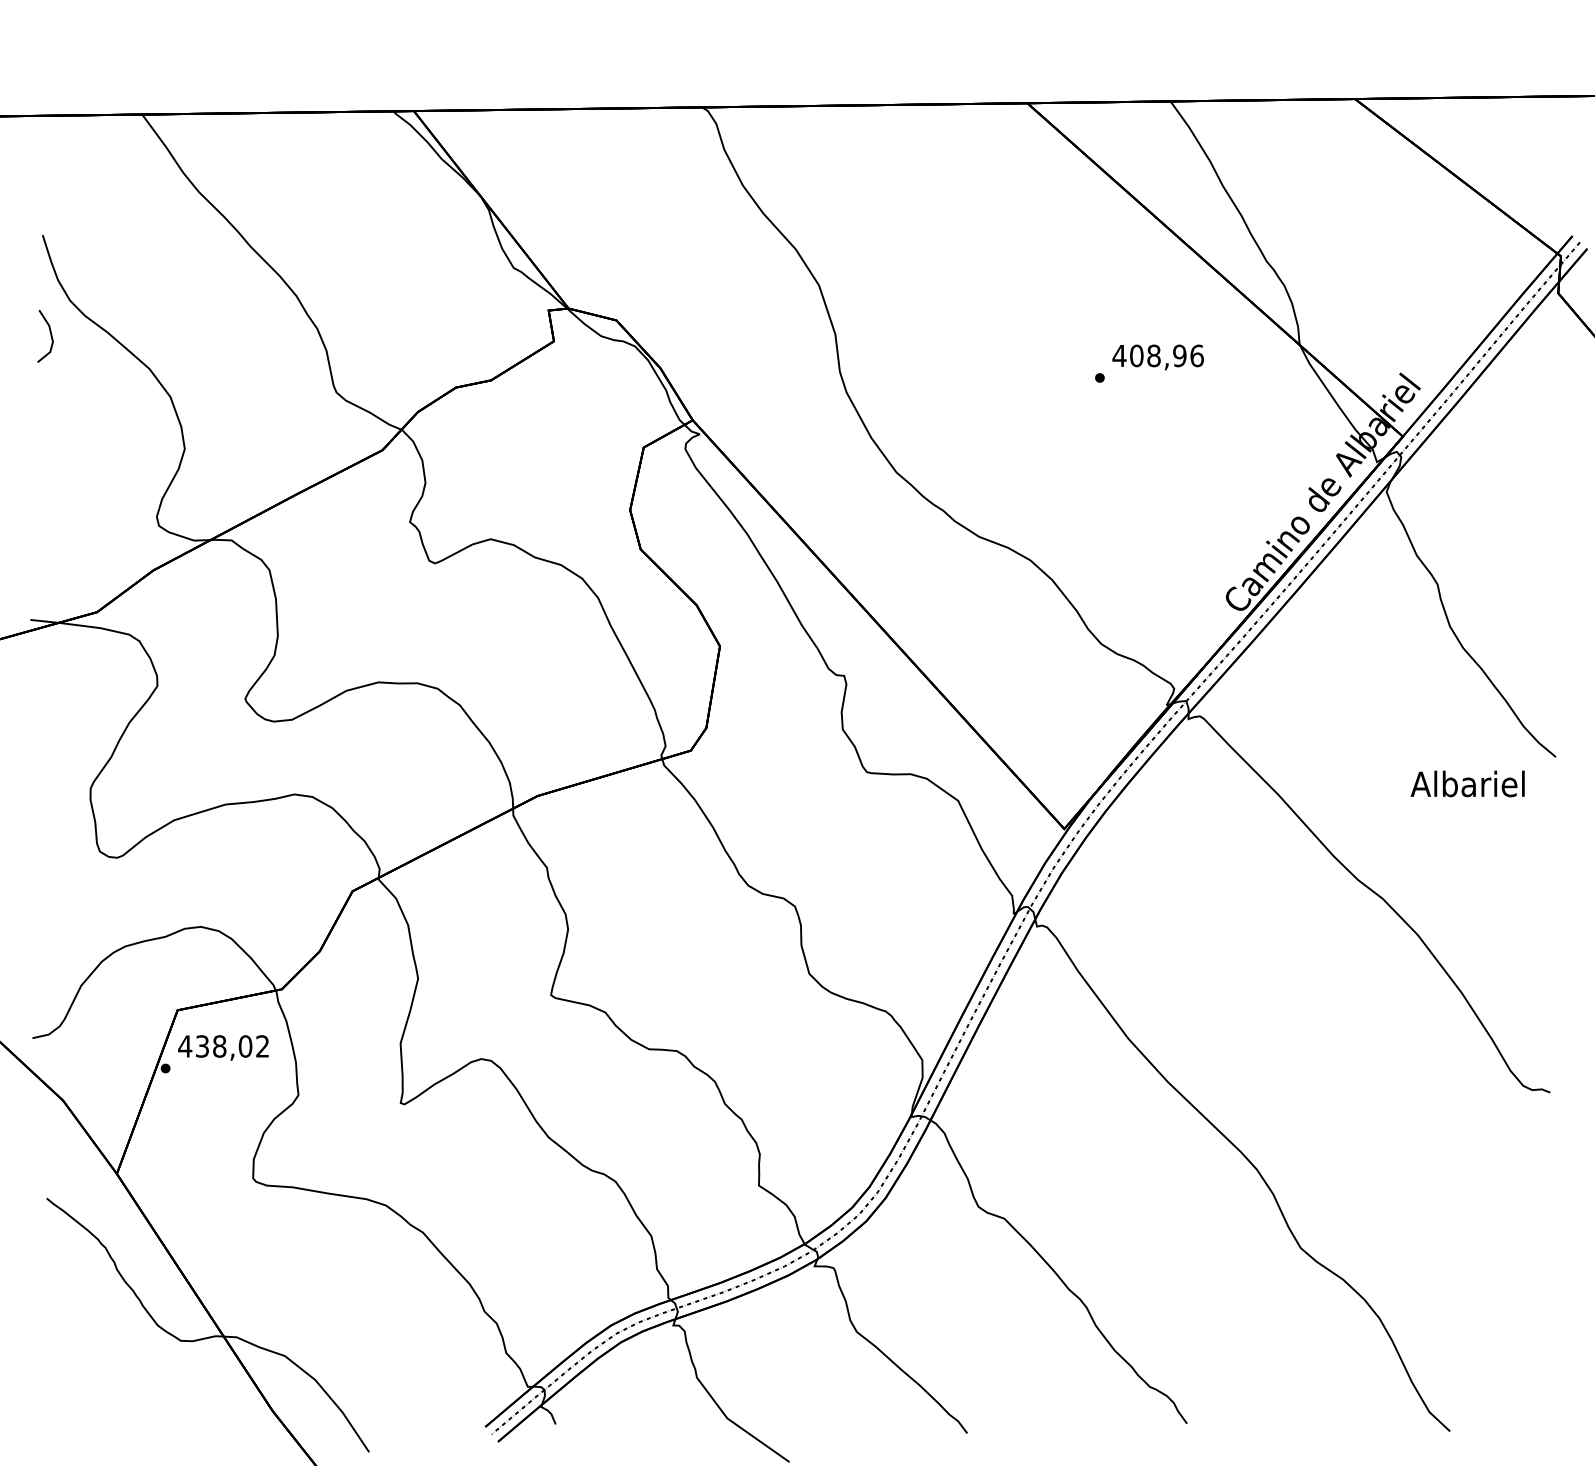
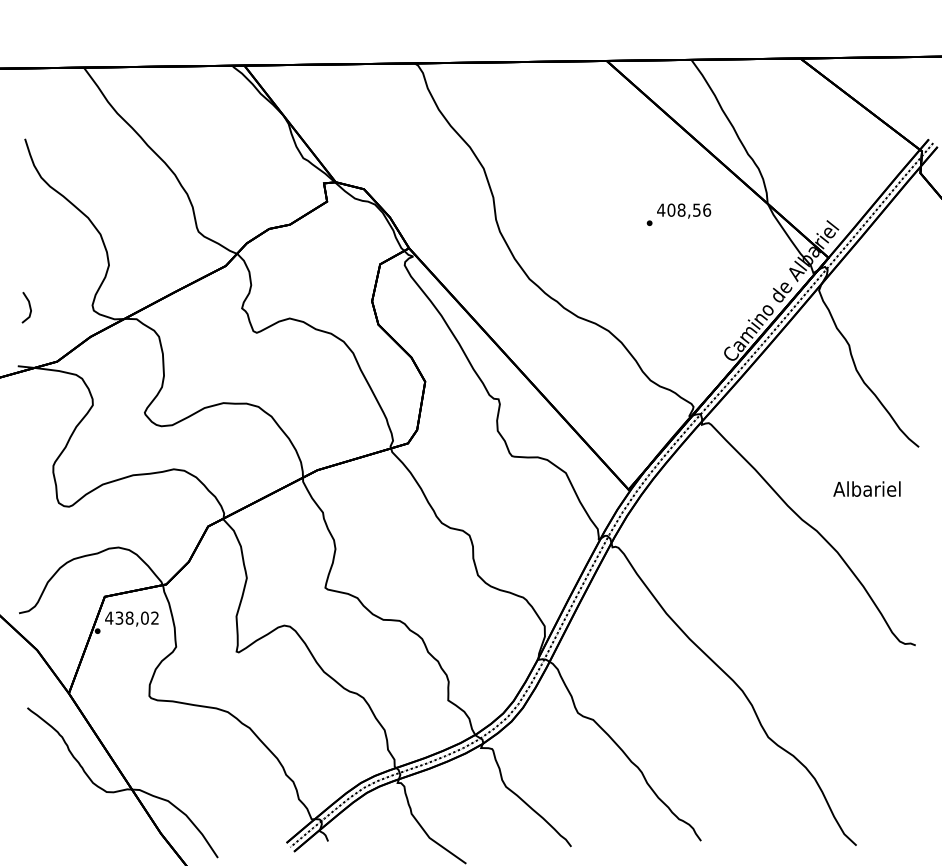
line: (50, 336) -> (29, 307), moved
text: (1179, 354) -> (696, 209), 408,96 -> 408,56
text: (1466, 782) -> (866, 488), moved

